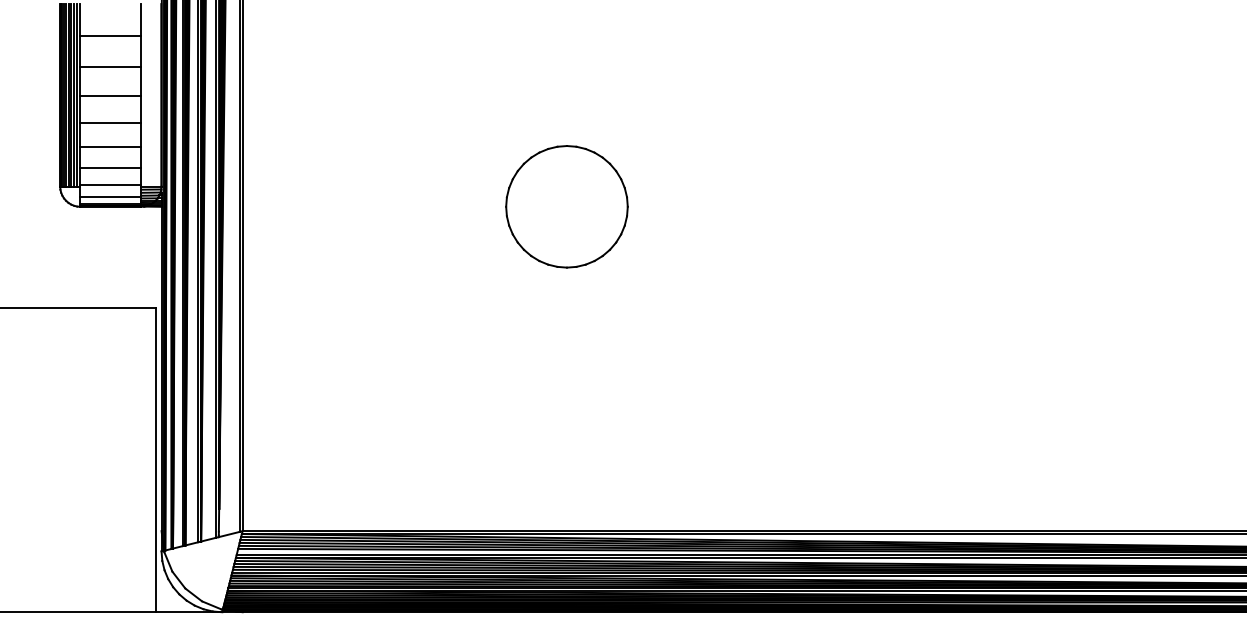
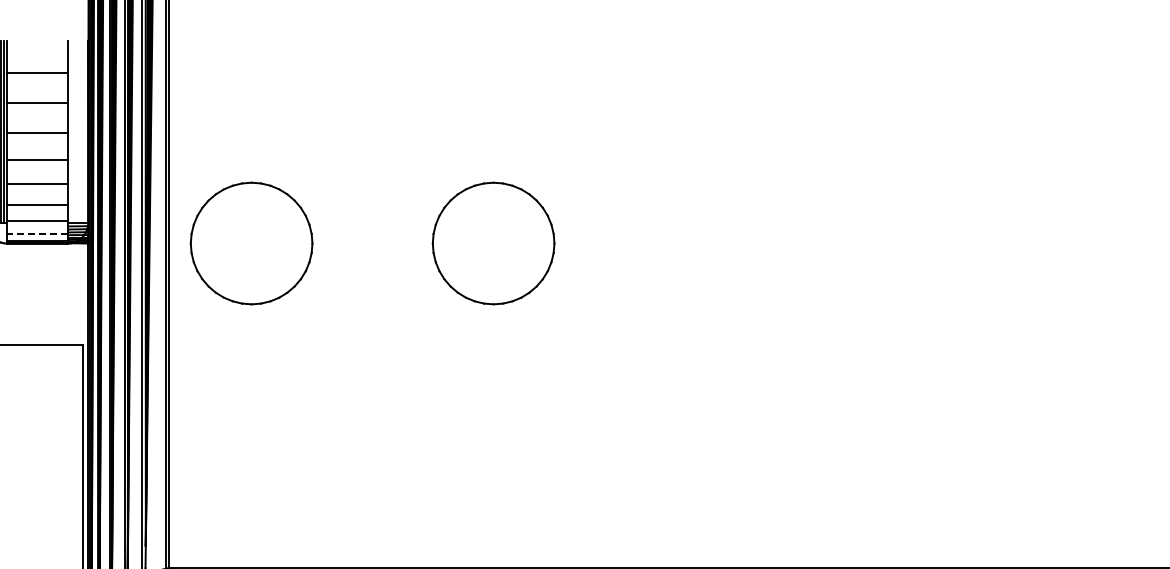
line: (110, 196) -> (37, 233), solid -> dashed
part: (324, 206) -> (251, 243), added

